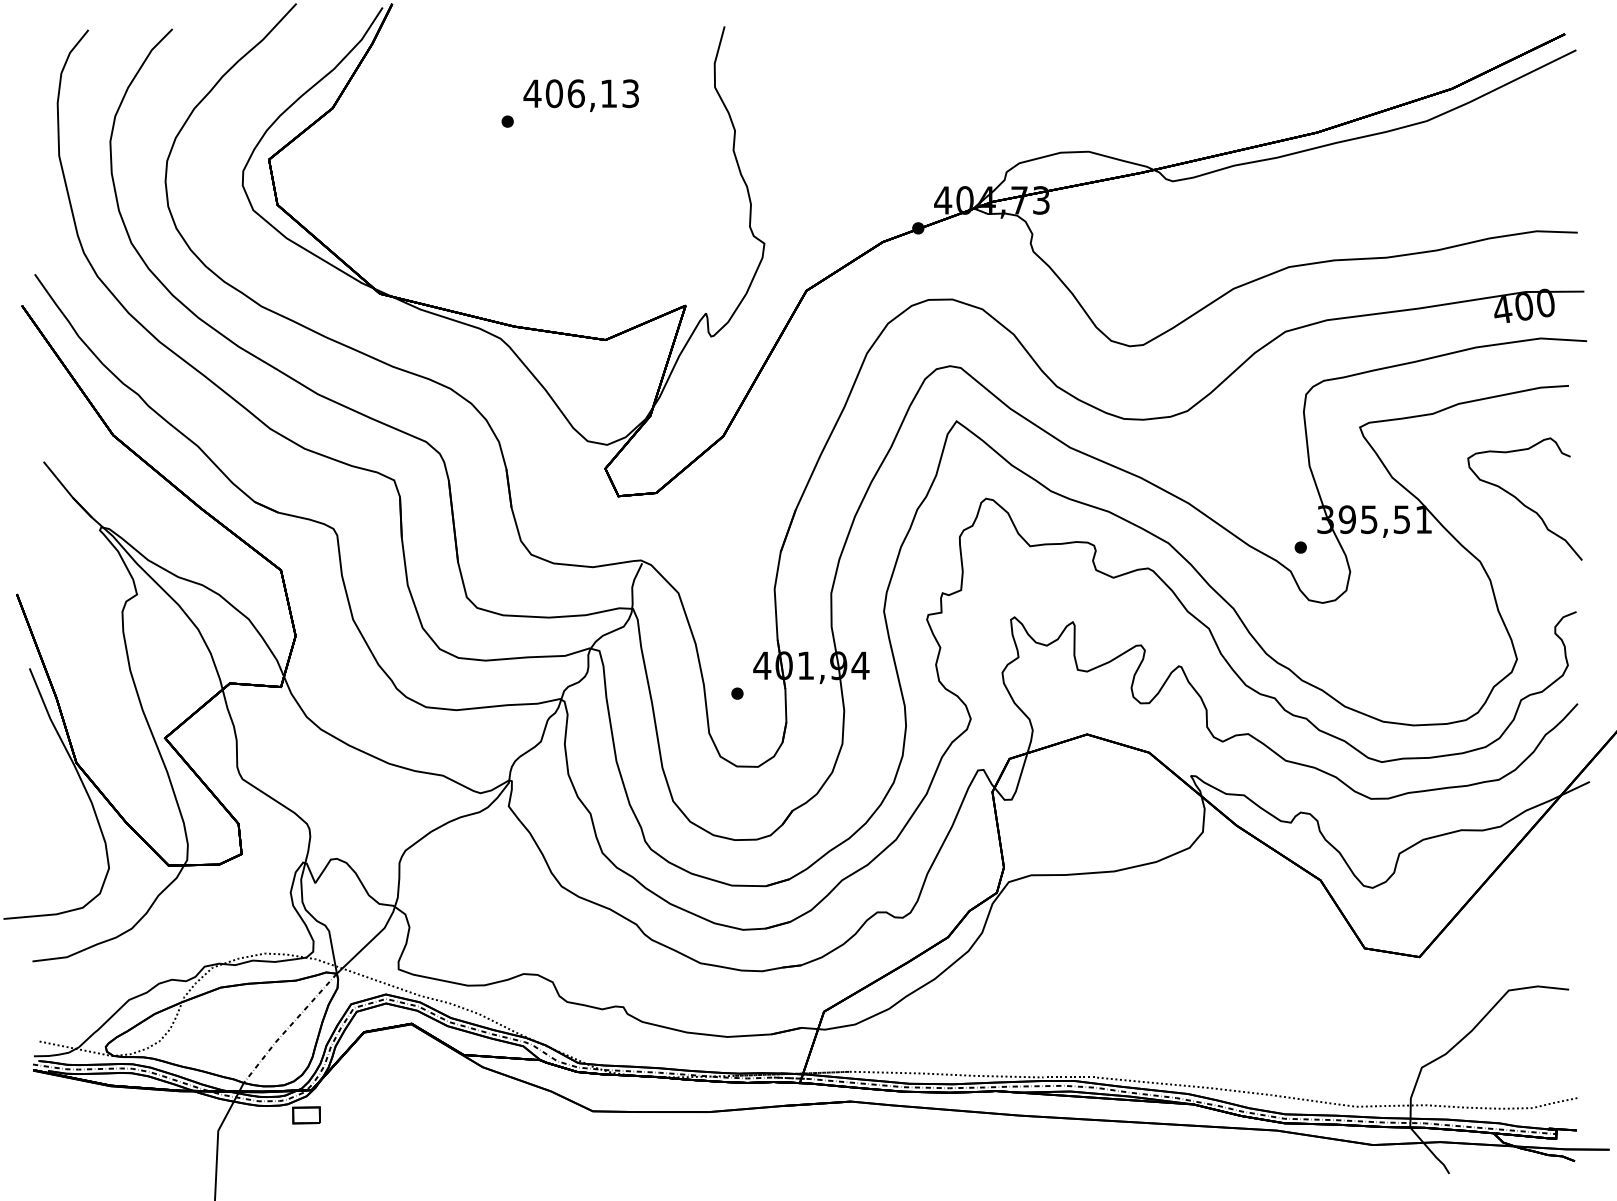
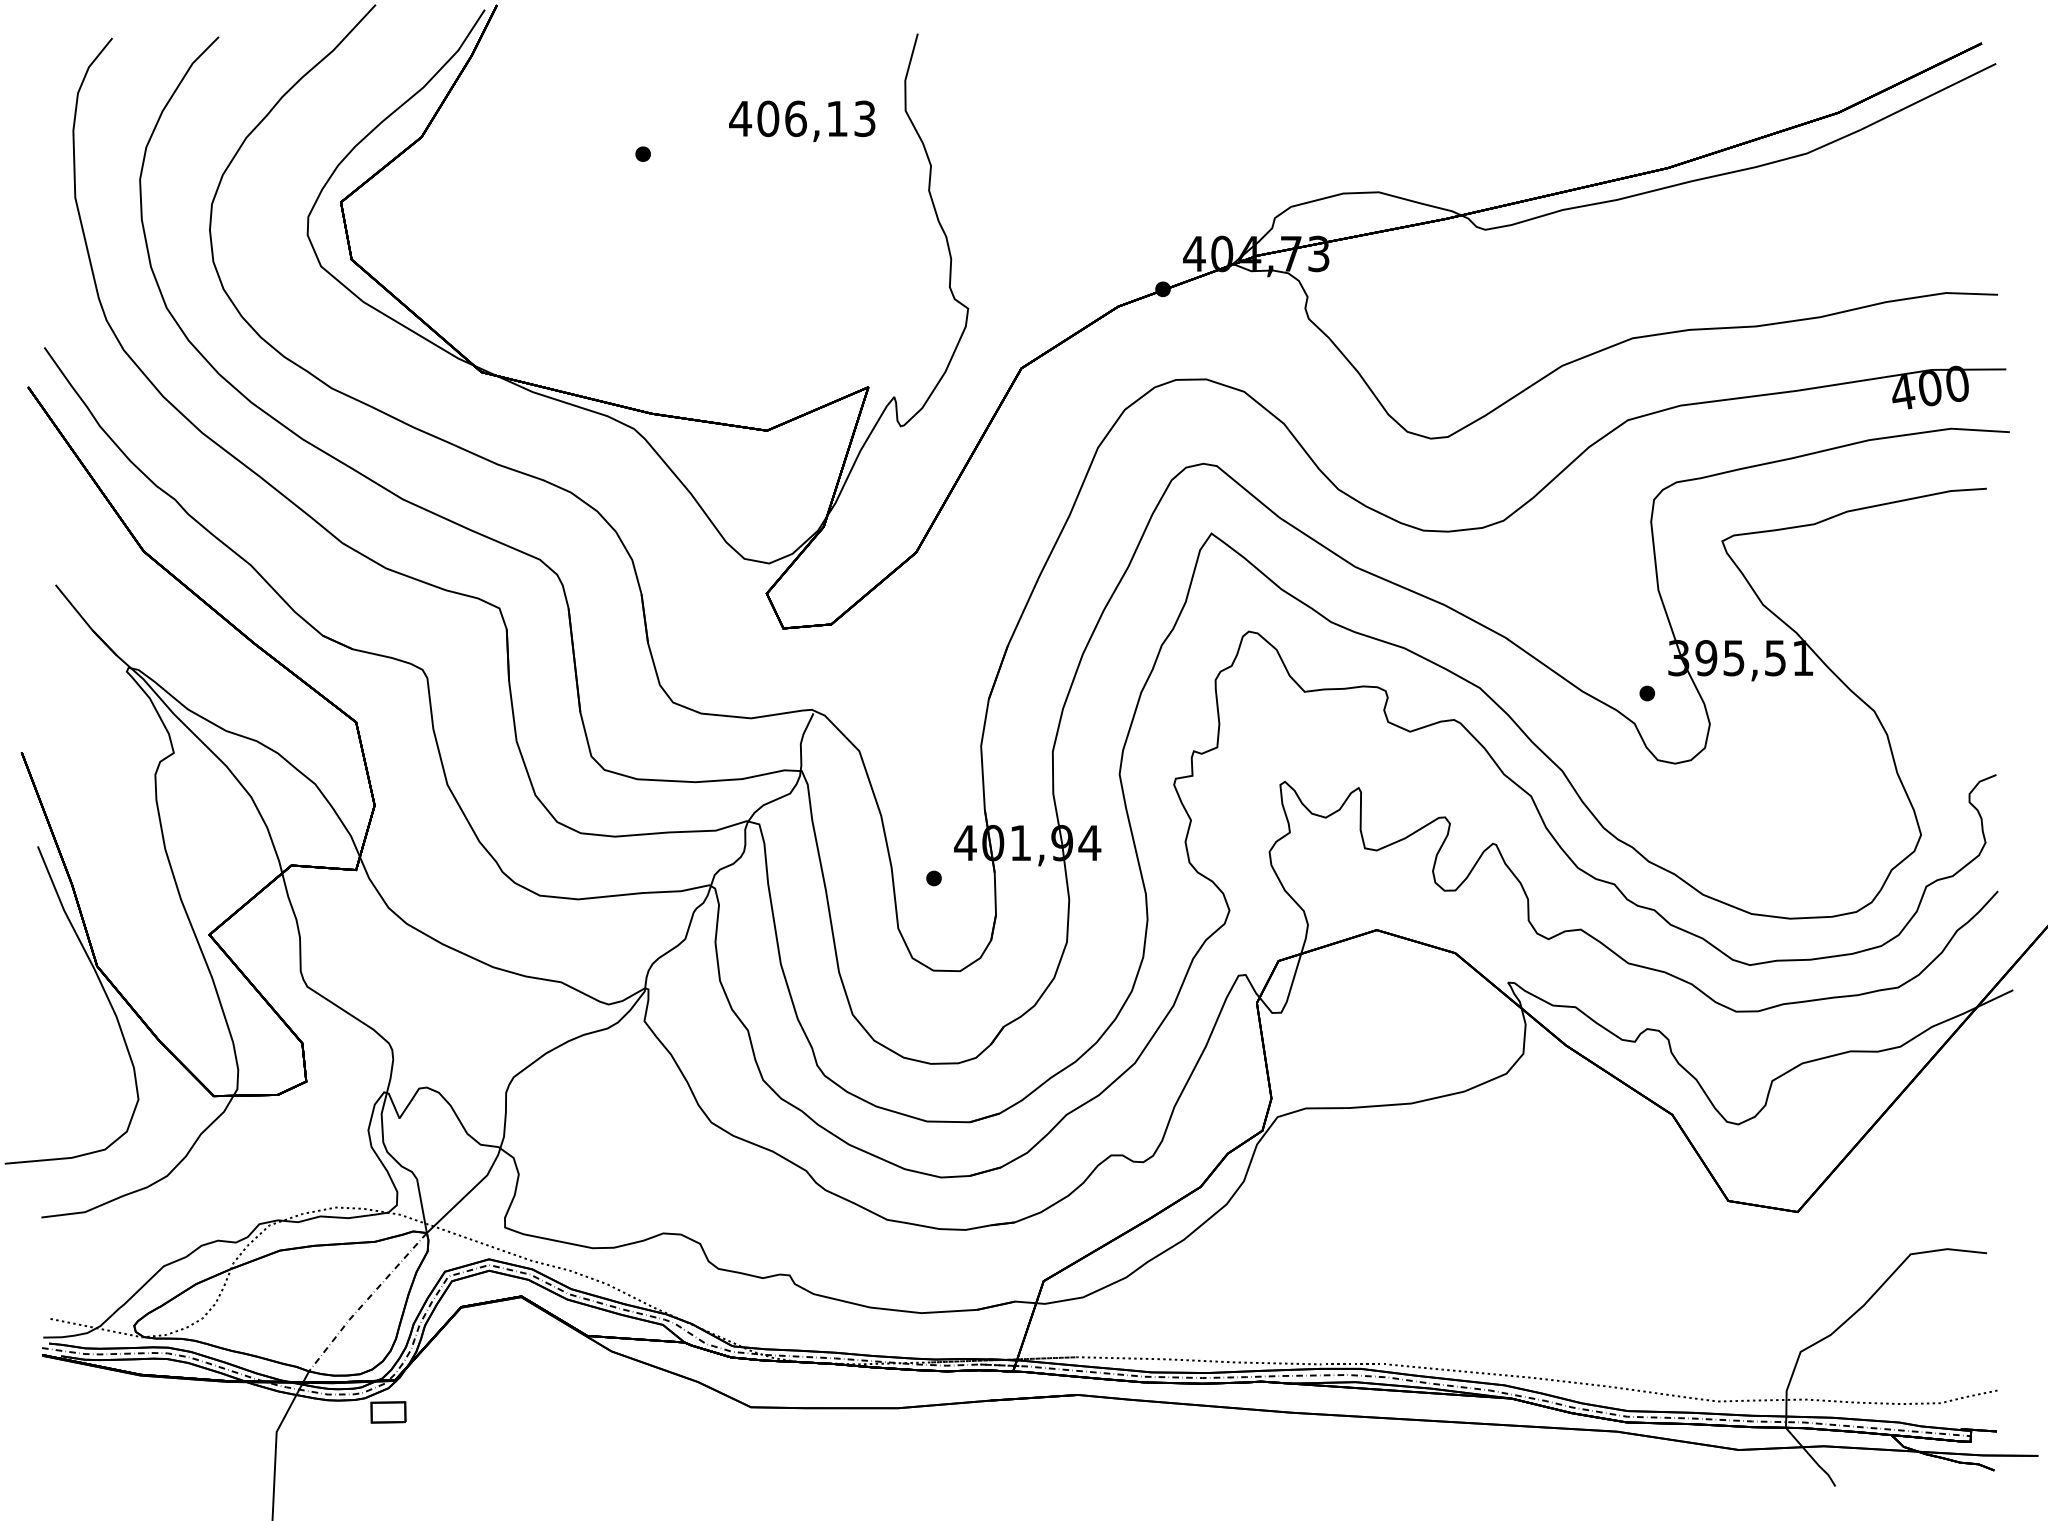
text: (581, 95) -> (802, 120), moved
curve: (1523, 503) -> (1929, 637), removed

